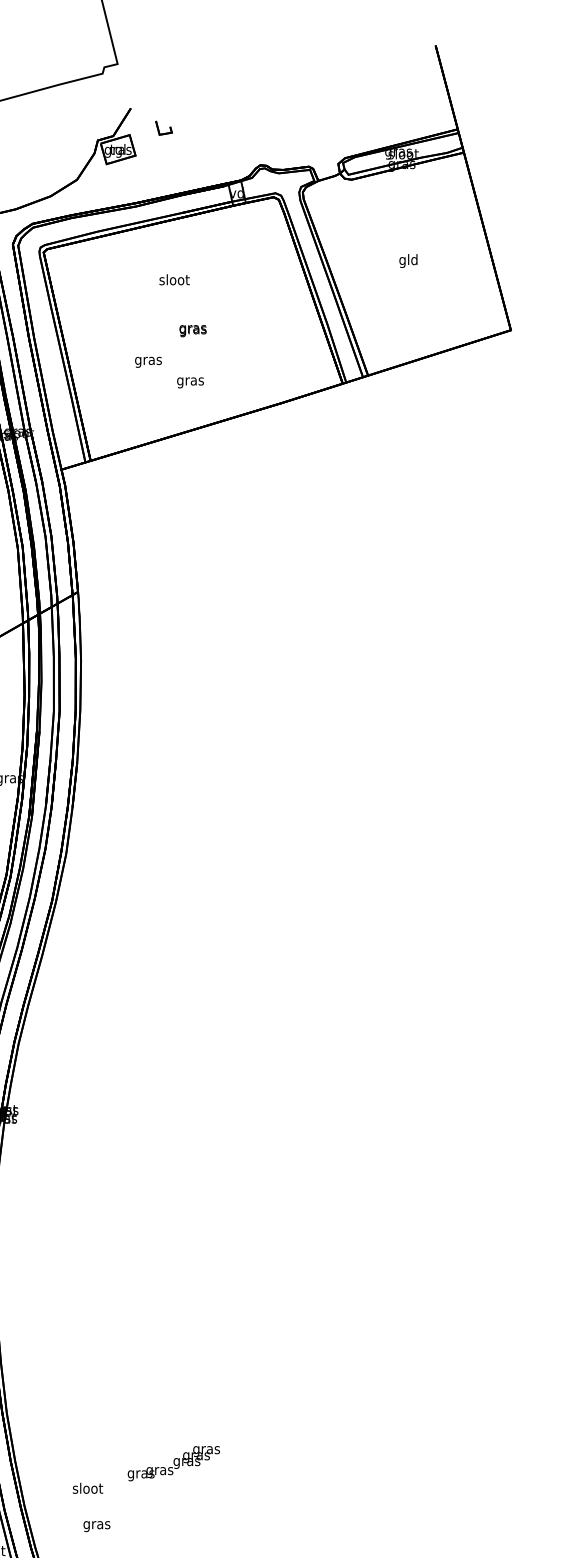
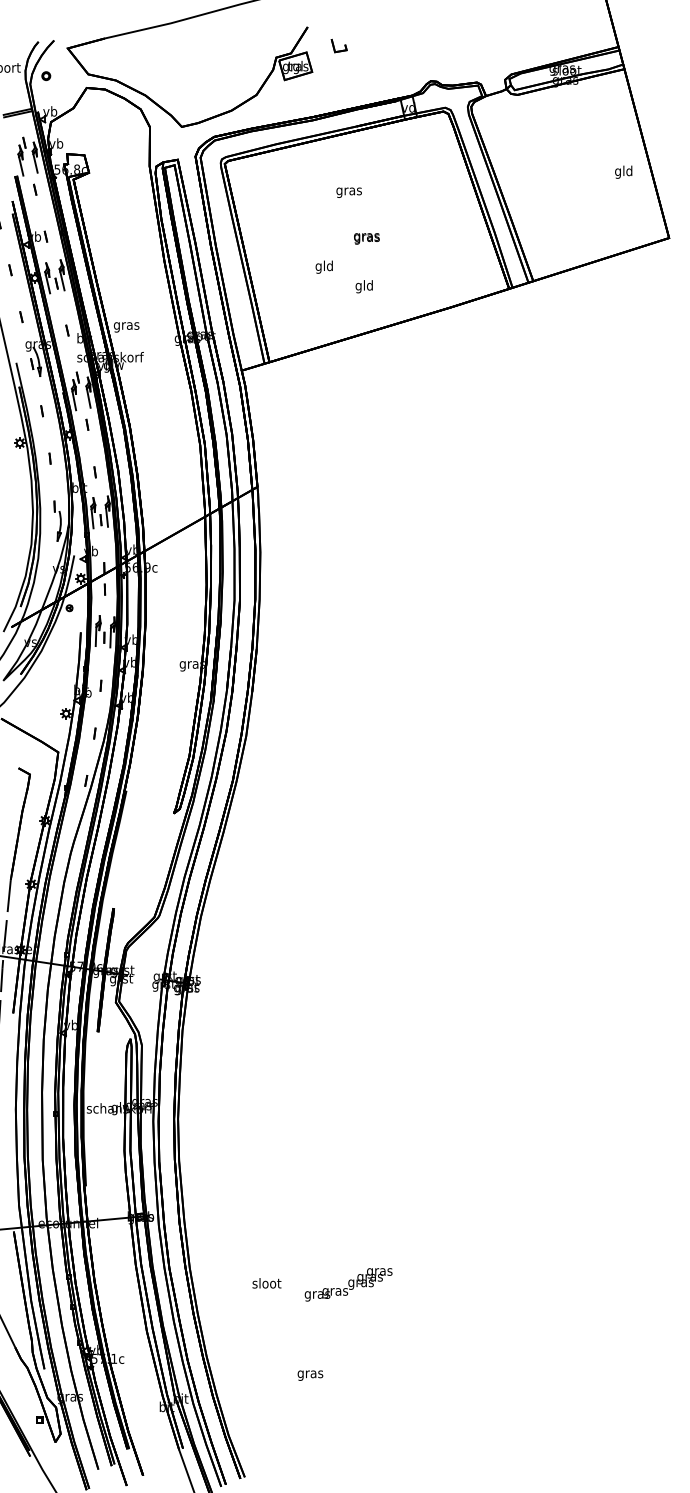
text: (408, 260) -> (623, 171), moved
text: (173, 280) -> (348, 190), sloot -> gras
text: (148, 360) -> (324, 266), gras -> gld
text: (190, 381) -> (364, 286), gras -> gld
text: (173, 1463) -> (348, 1284), moved
text: (87, 1488) -> (266, 1283), moved
text: (96, 1526) -> (310, 1375), moved

